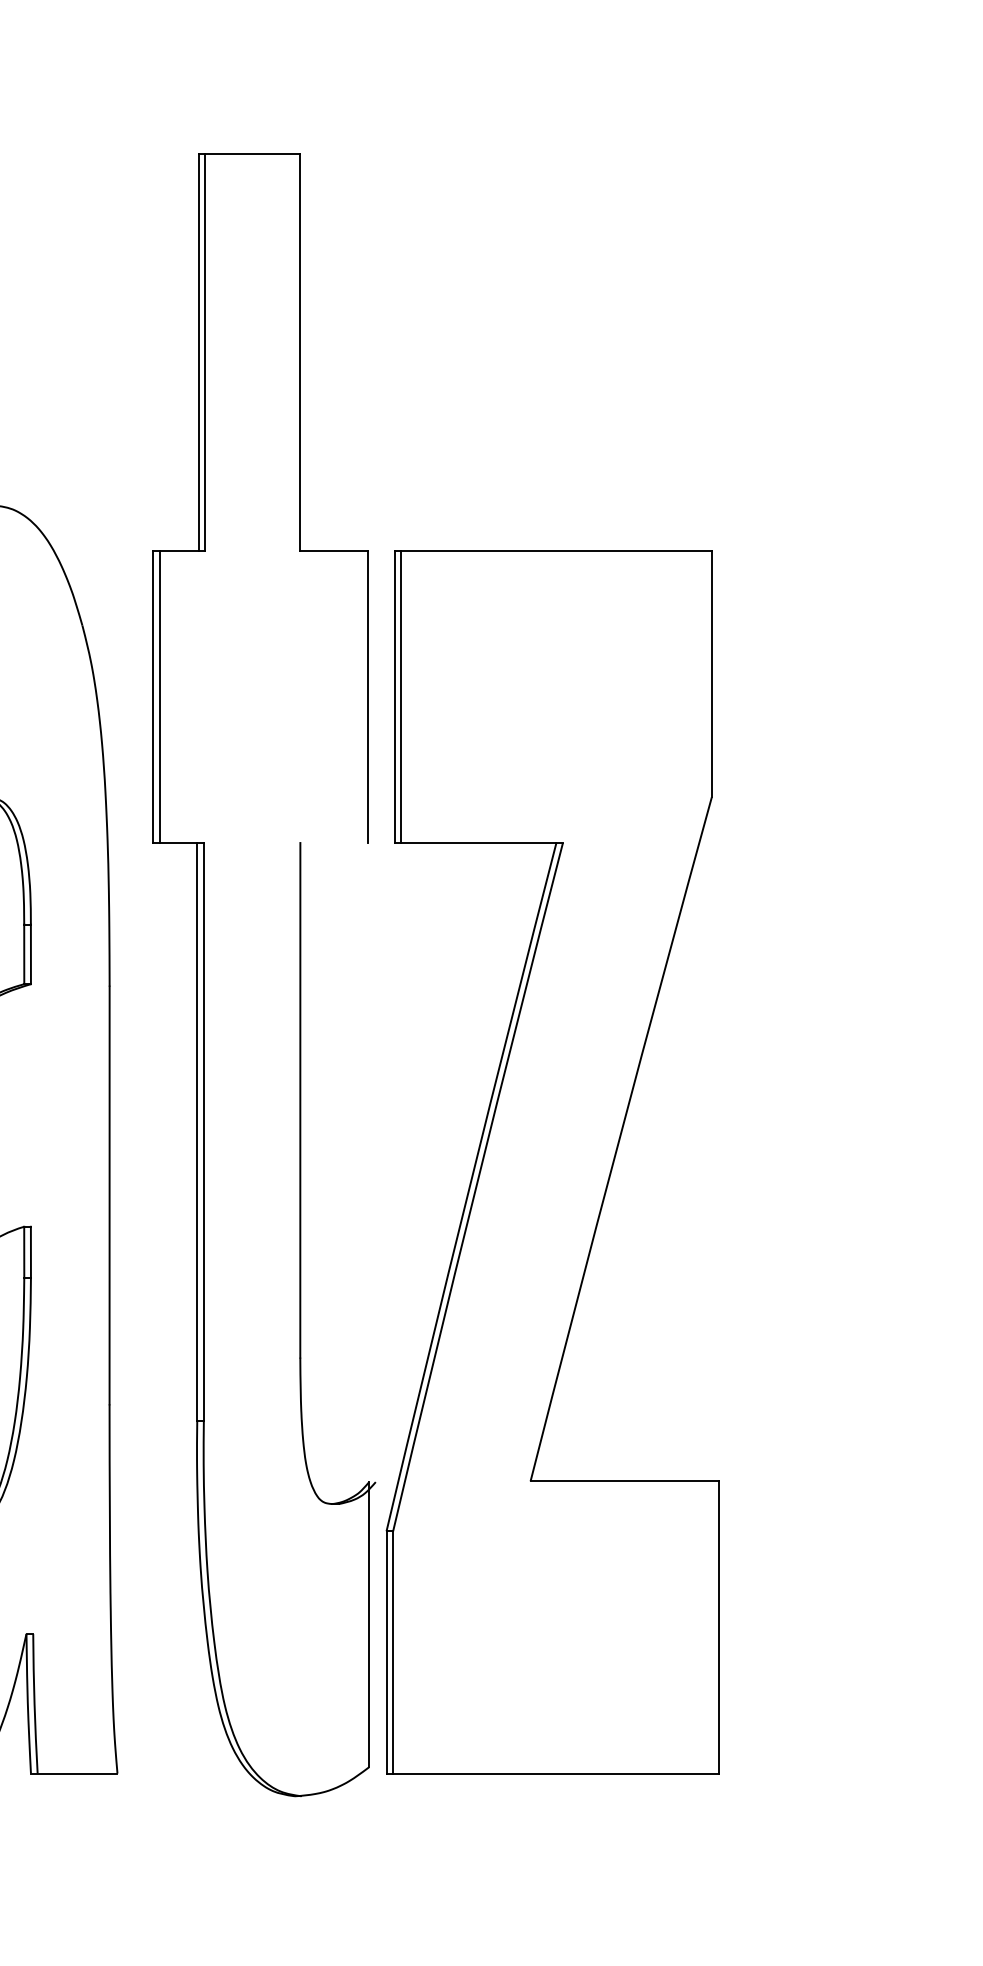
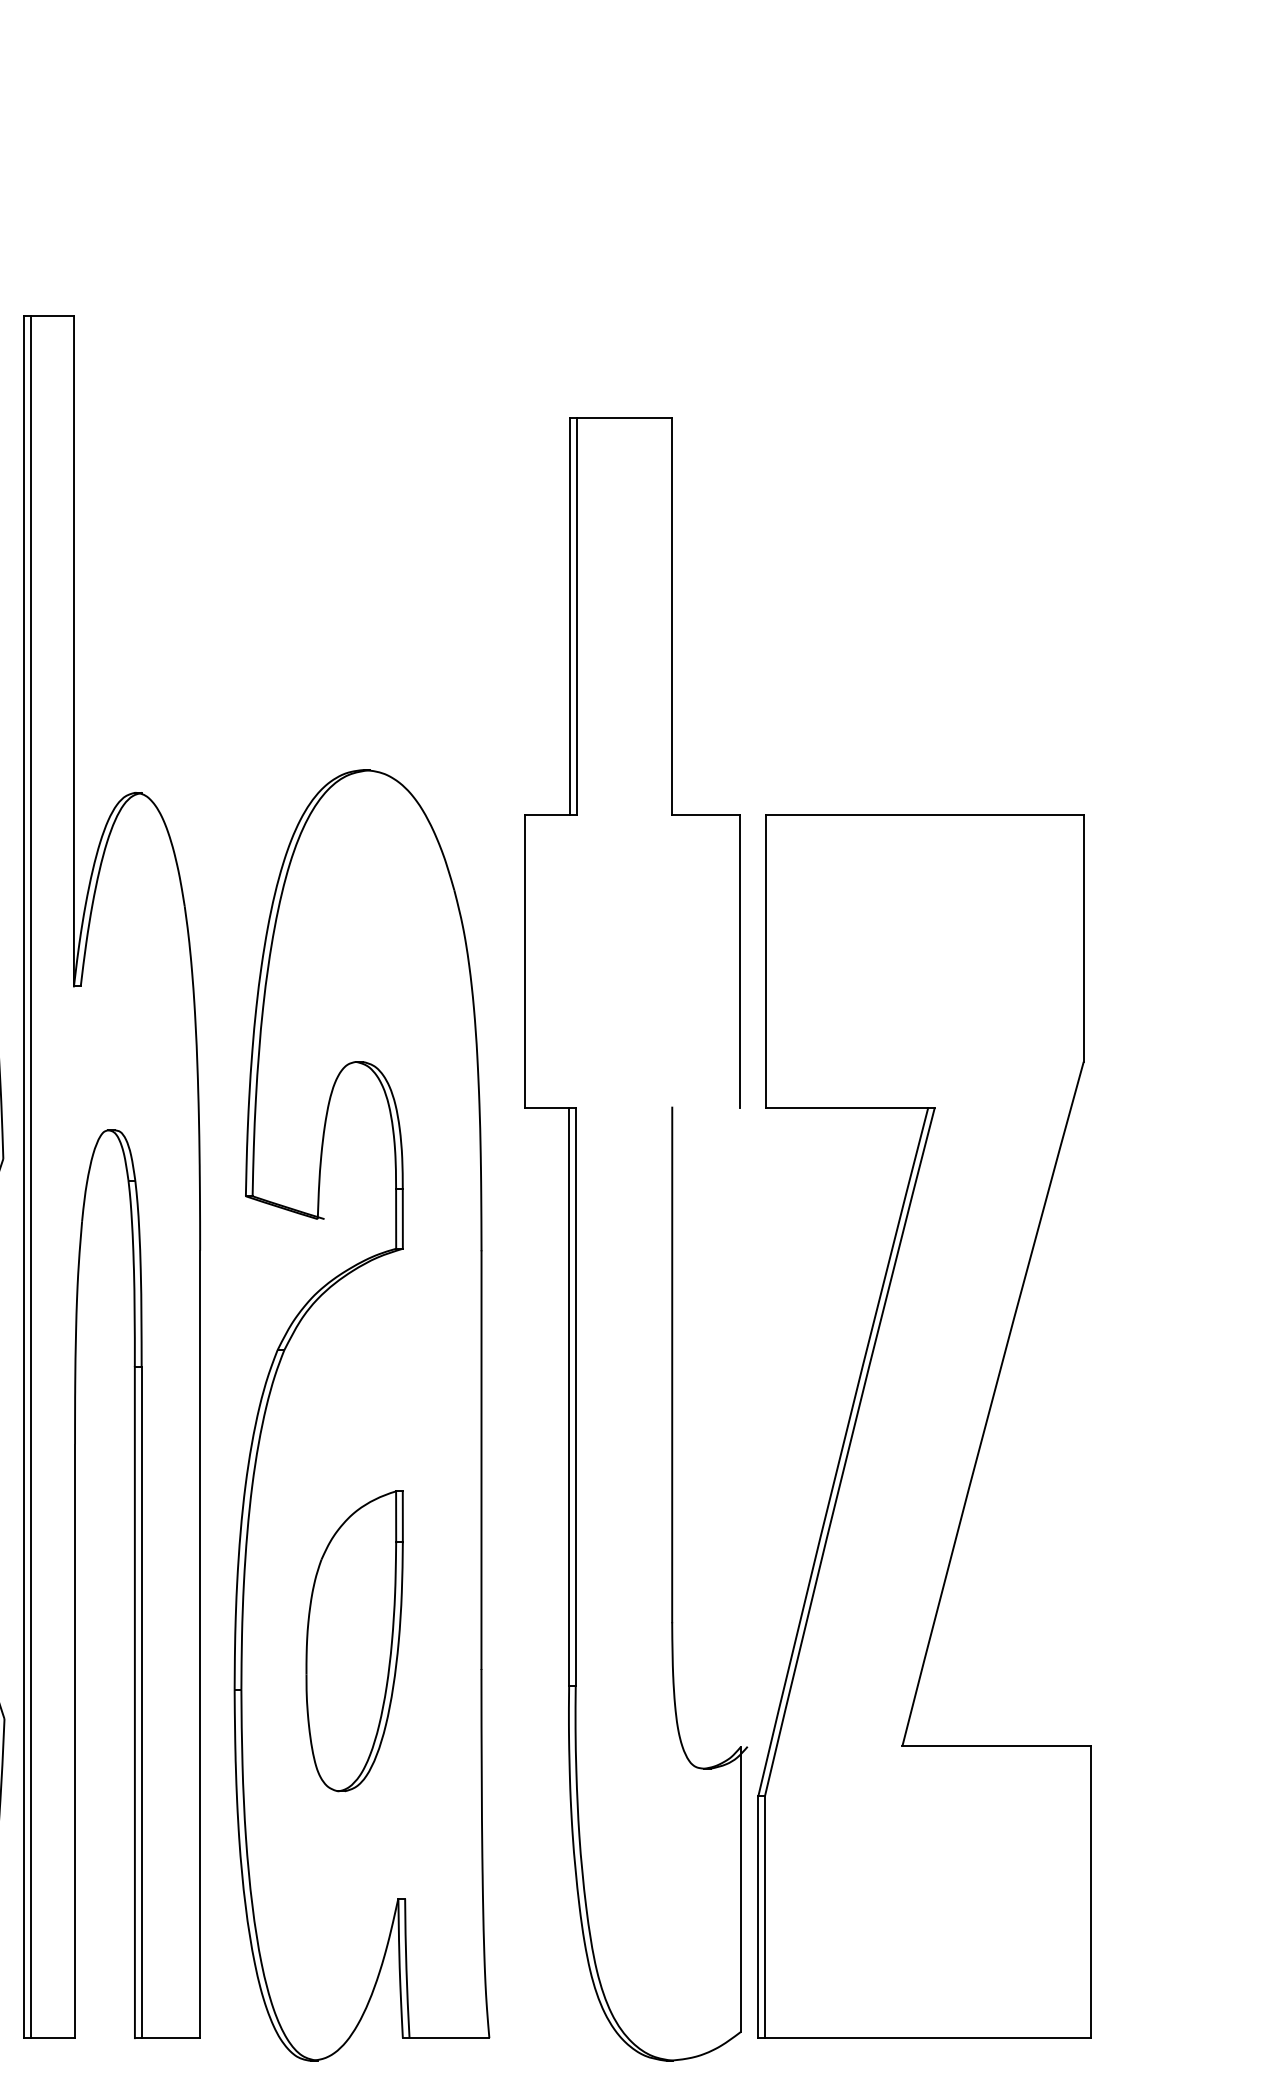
line: (159, 696) -> (531, 961), removed
line: (400, 696) -> (772, 961), removed

